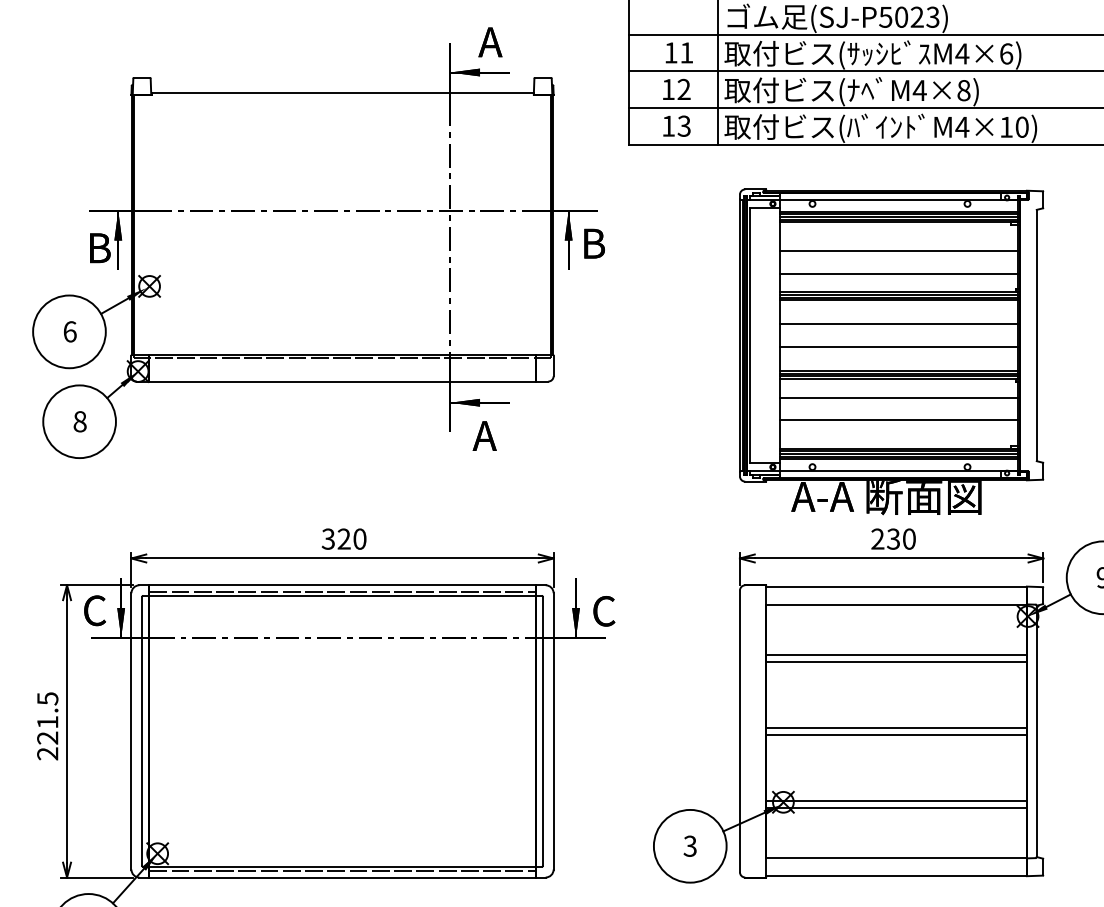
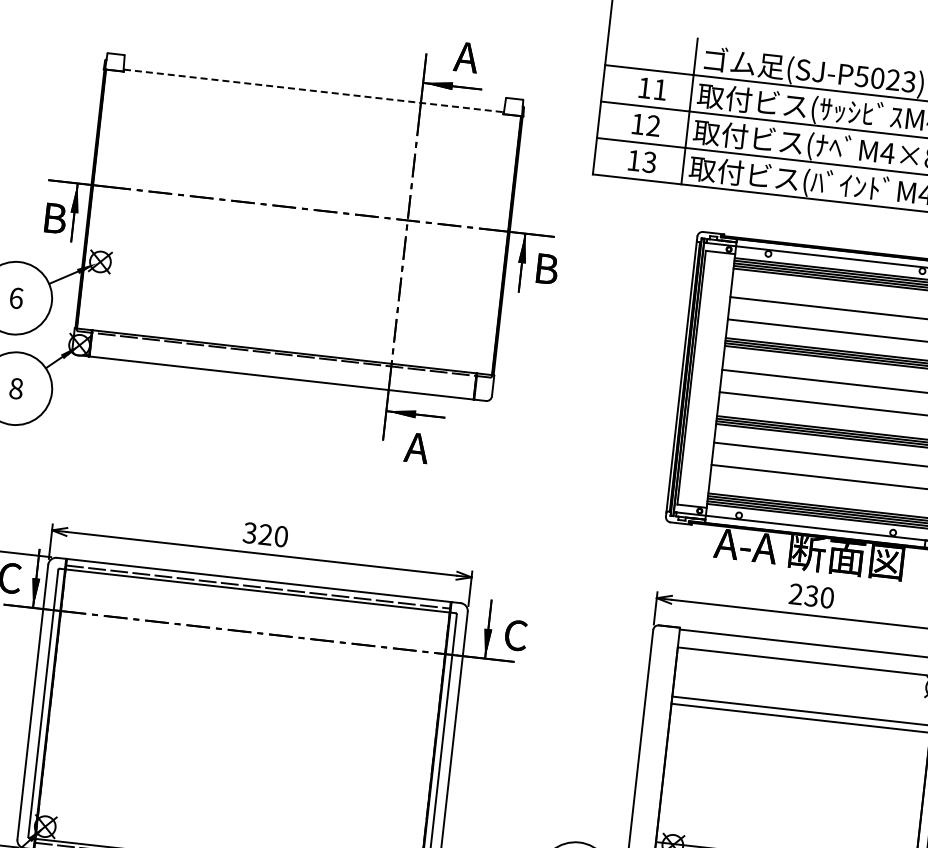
line: (342, 92) -> (313, 90), solid -> dashed
line: (896, 727) -> (793, 783), removed
line: (896, 735) -> (792, 791), removed

